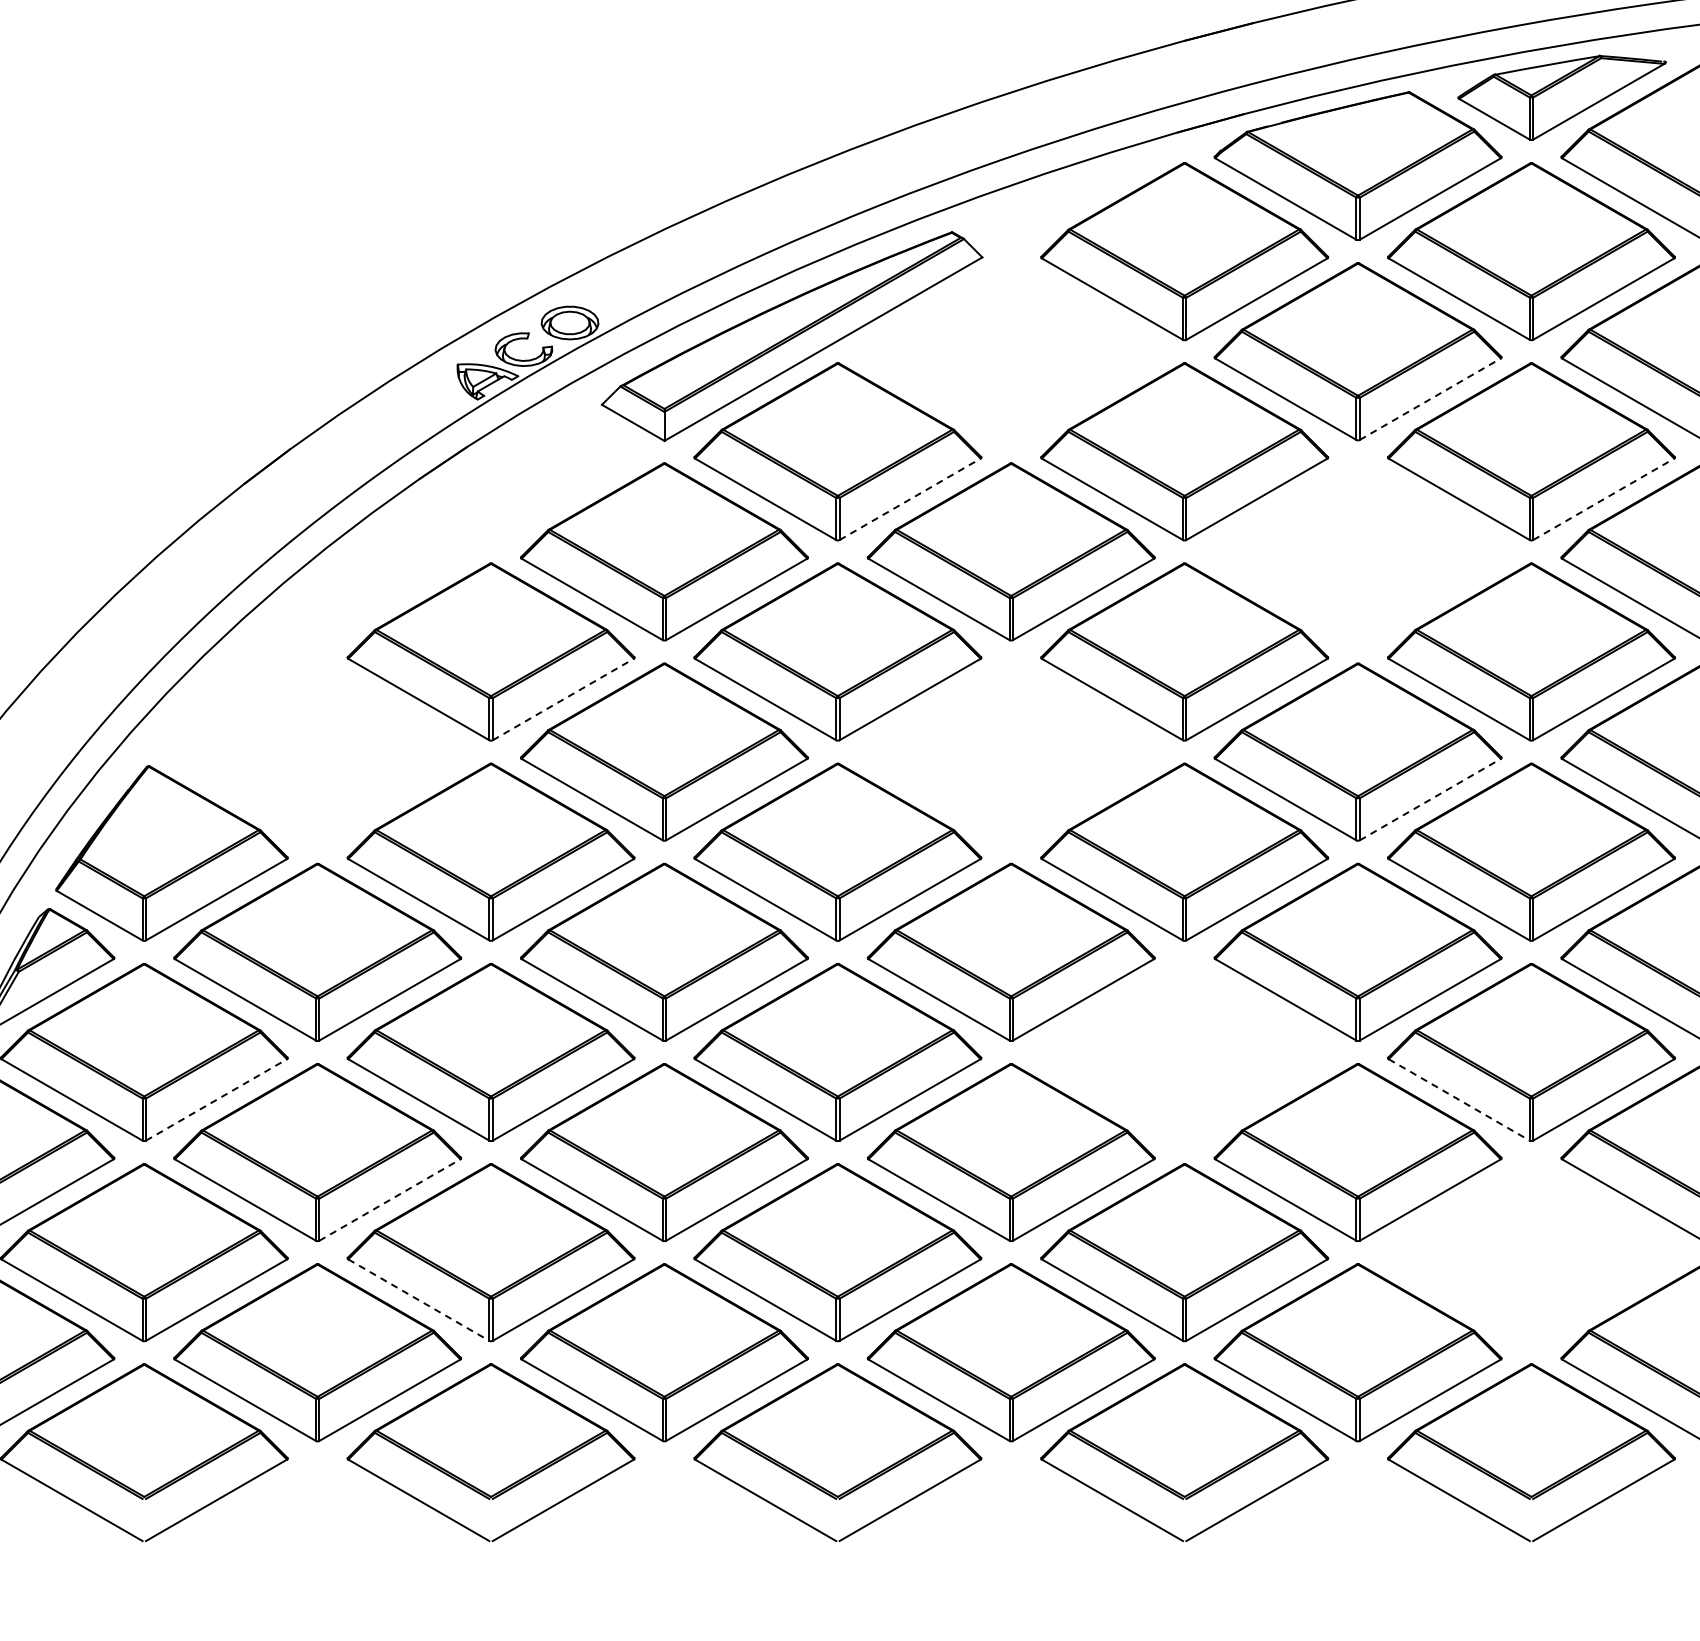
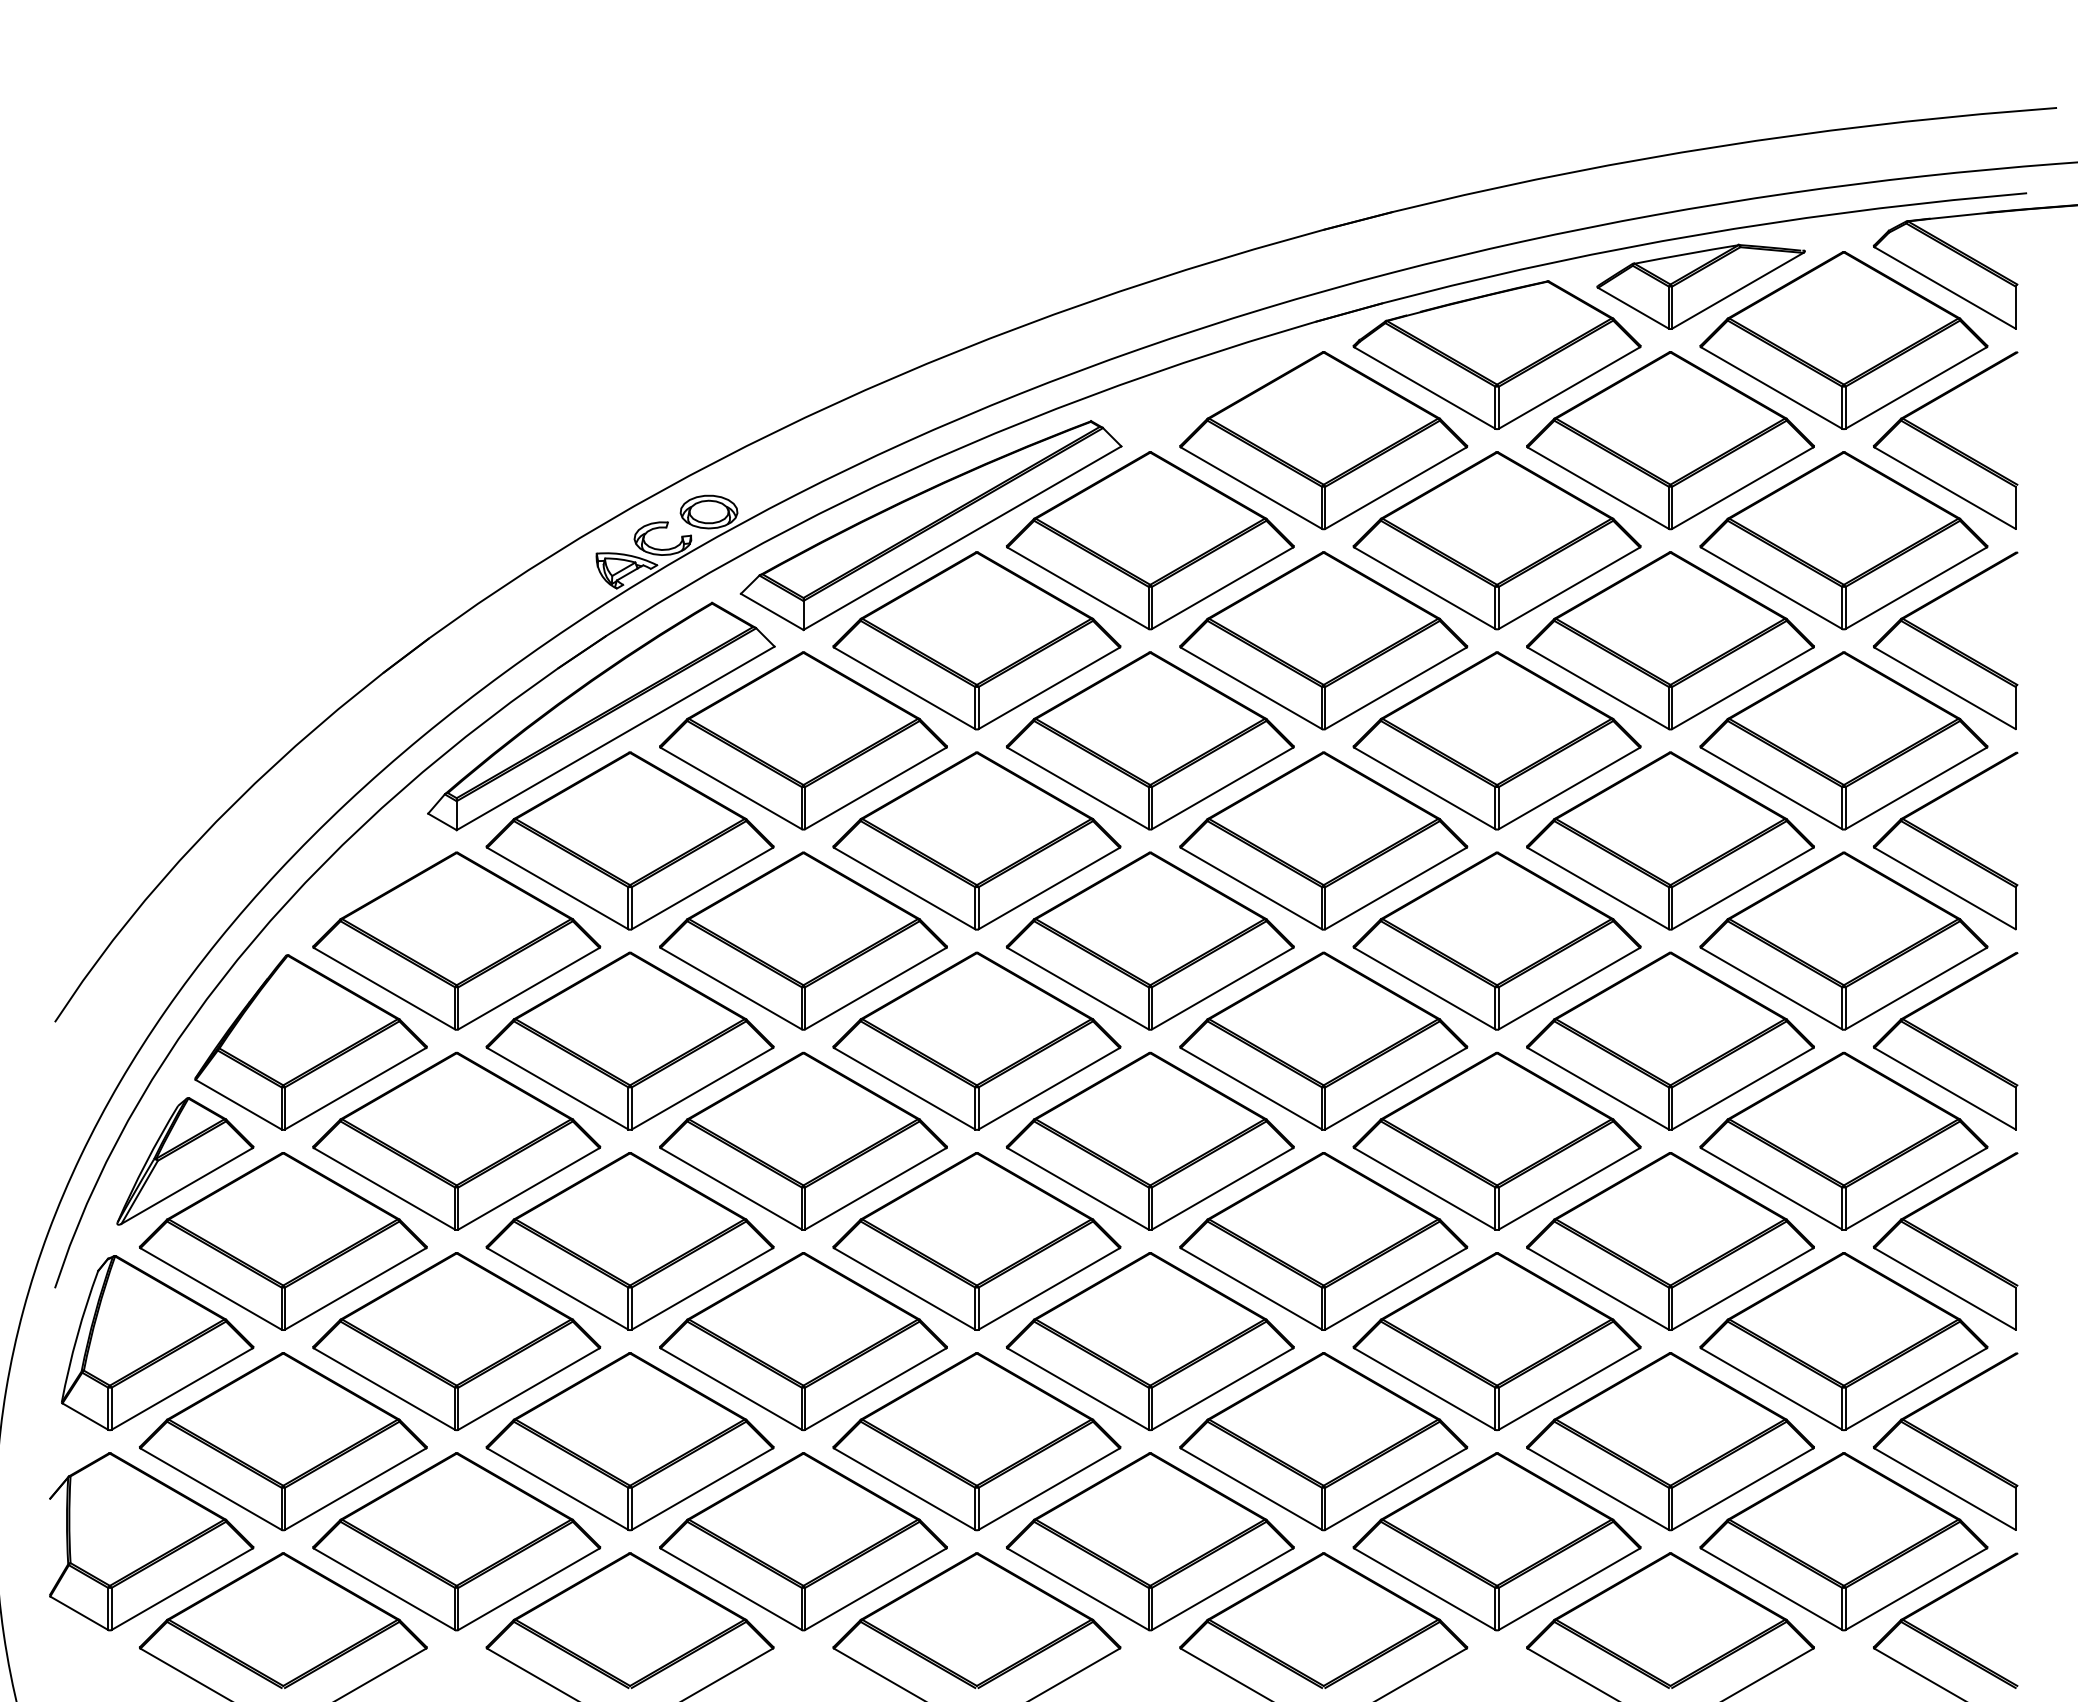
part: (1011, 351) -> (1150, 540), added
line: (1430, 399) -> (1569, 588), dashed -> solid
line: (910, 499) -> (1049, 688), dashed -> solid
line: (1604, 499) -> (1743, 688), dashed -> solid
part: (462, 527) -> (601, 716), added
part: (1357, 551) -> (1496, 740), added
line: (563, 699) -> (702, 888), dashed -> solid
part: (317, 751) -> (456, 940), added
part: (1010, 751) -> (1149, 940), added
line: (1430, 799) -> (1569, 988), dashed -> solid
part: (1184, 1052) -> (1323, 1241), added
line: (217, 1099) -> (356, 1288), dashed -> solid
line: (1459, 1100) -> (1598, 1289), dashed -> solid
line: (390, 1199) -> (529, 1388), dashed -> solid
part: (1531, 1252) -> (1670, 1441), added
line: (419, 1300) -> (558, 1489), dashed -> solid

